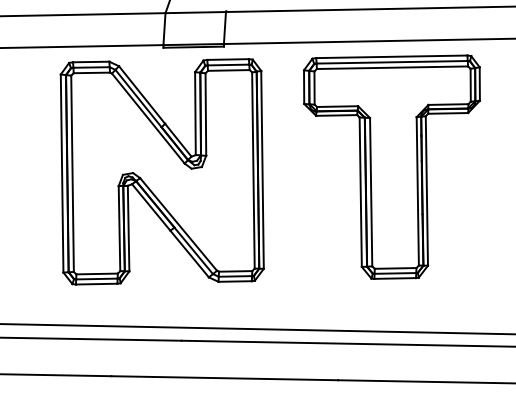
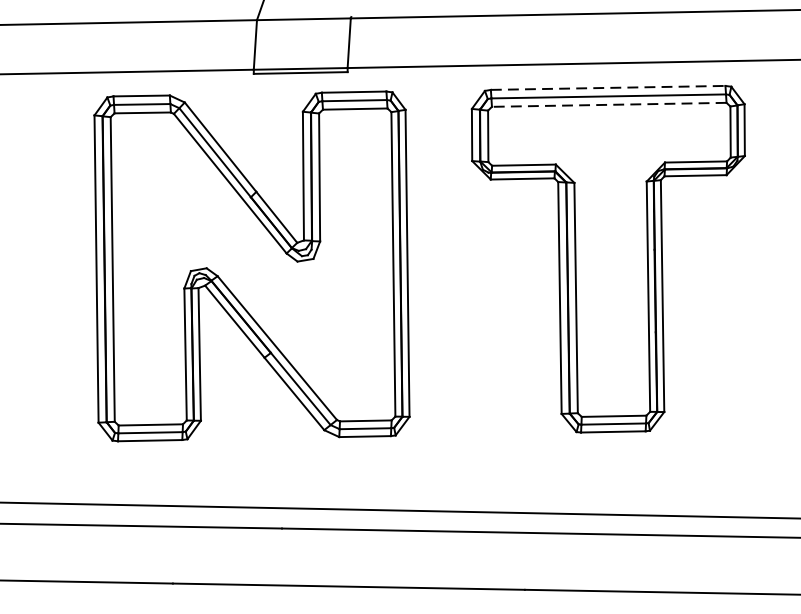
line: (391, 56) -> (607, 87), solid -> dashed
line: (392, 67) -> (609, 104), solid -> dashed

